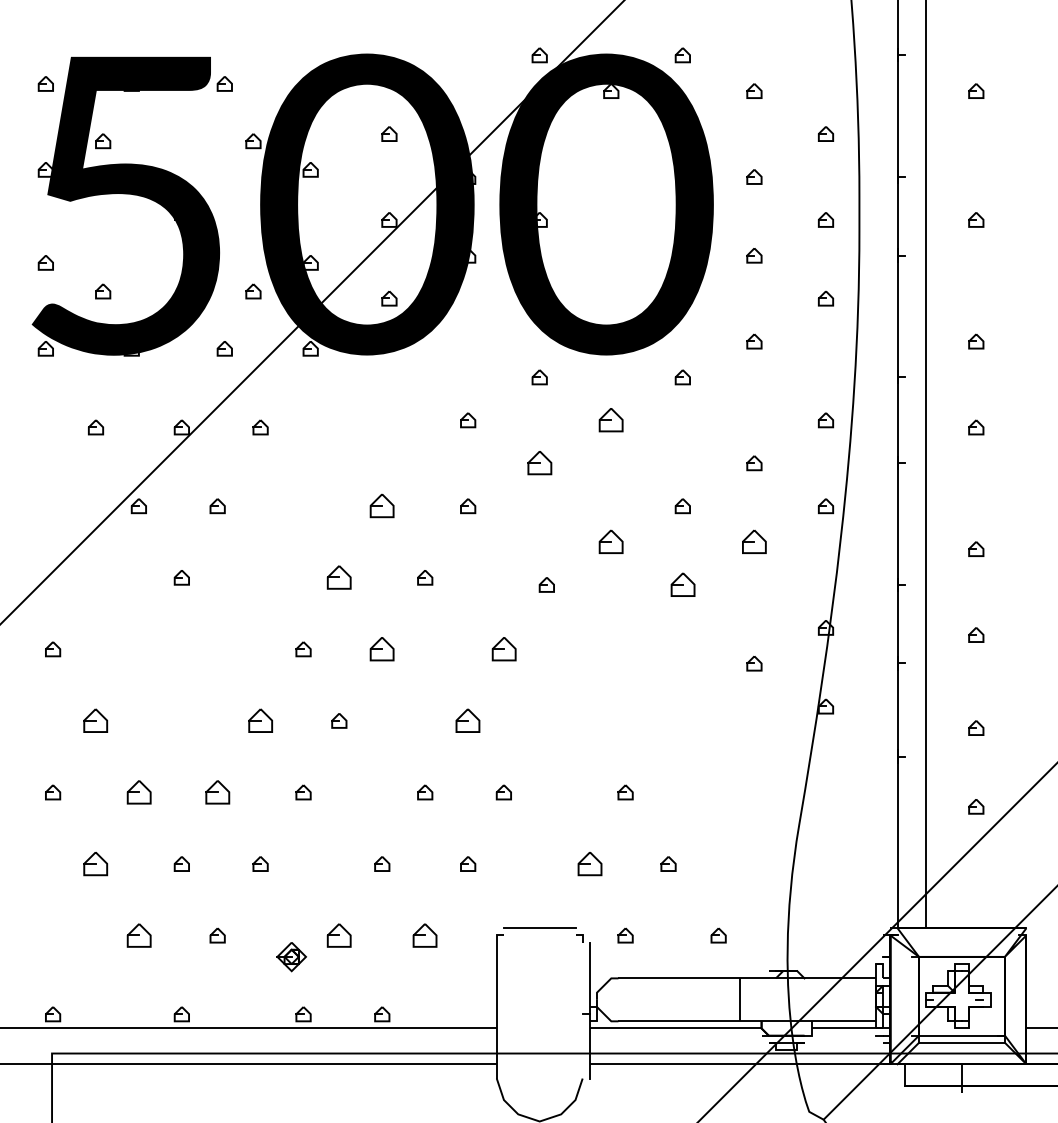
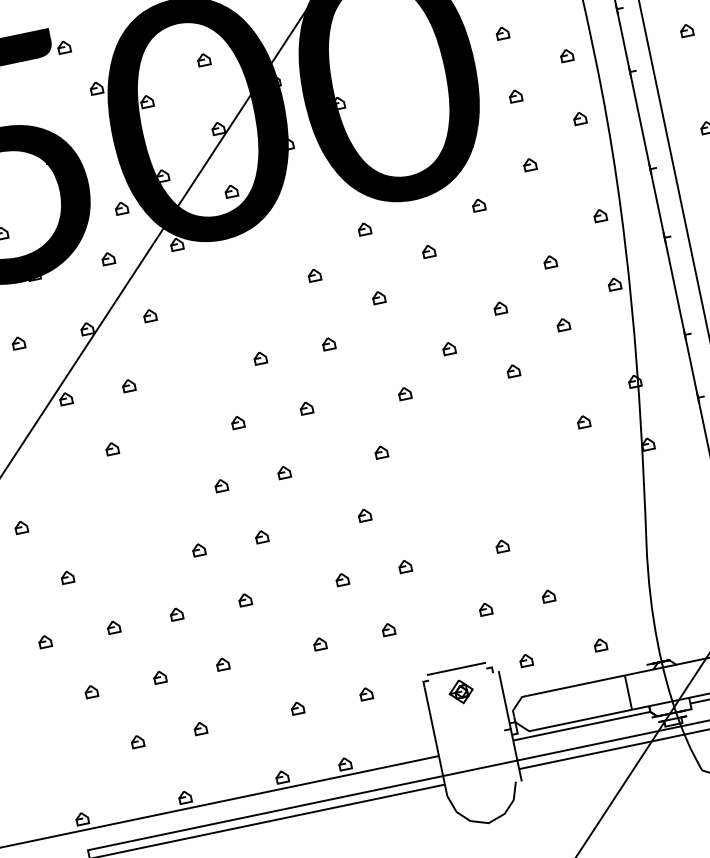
part: (611, 420) -> (429, 251), size x0.62
part: (539, 463) -> (378, 297), size x0.62
part: (382, 506) -> (260, 358), size x0.62
part: (611, 541) -> (449, 348), size x0.62
part: (754, 541) -> (563, 324), size x0.62
part: (339, 577) -> (238, 422), size x0.62
part: (682, 584) -> (513, 370), size x0.62
part: (382, 649) -> (284, 472), size x0.62
part: (503, 649) -> (381, 452), size x0.62
part: (96, 720) -> (67, 576), size x0.62
part: (260, 720) -> (198, 549), size x0.62
part: (468, 720) -> (364, 514), size x0.62
part: (138, 792) -> (113, 627), size x0.62
part: (217, 792) -> (176, 614), size x0.62
part: (96, 863) -> (91, 691), size x0.62
part: (589, 863) -> (485, 608), size x0.62
part: (138, 935) -> (137, 741), size x0.62
part: (339, 935) -> (297, 708), size x0.62
part: (425, 935) -> (366, 693), size x0.62
part: (291, 957) -> (461, 692), moved

